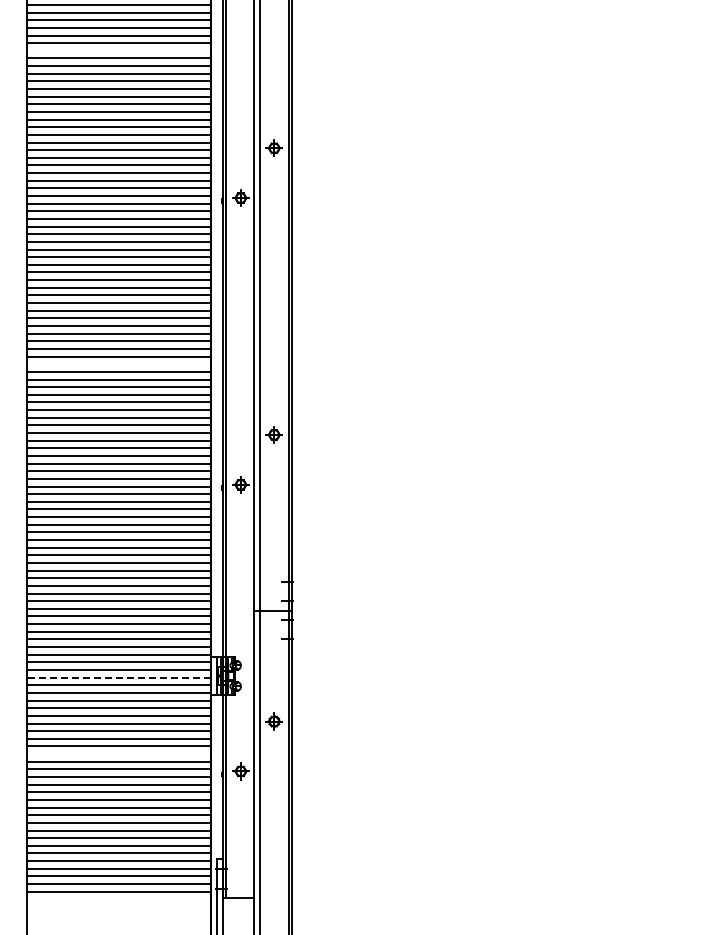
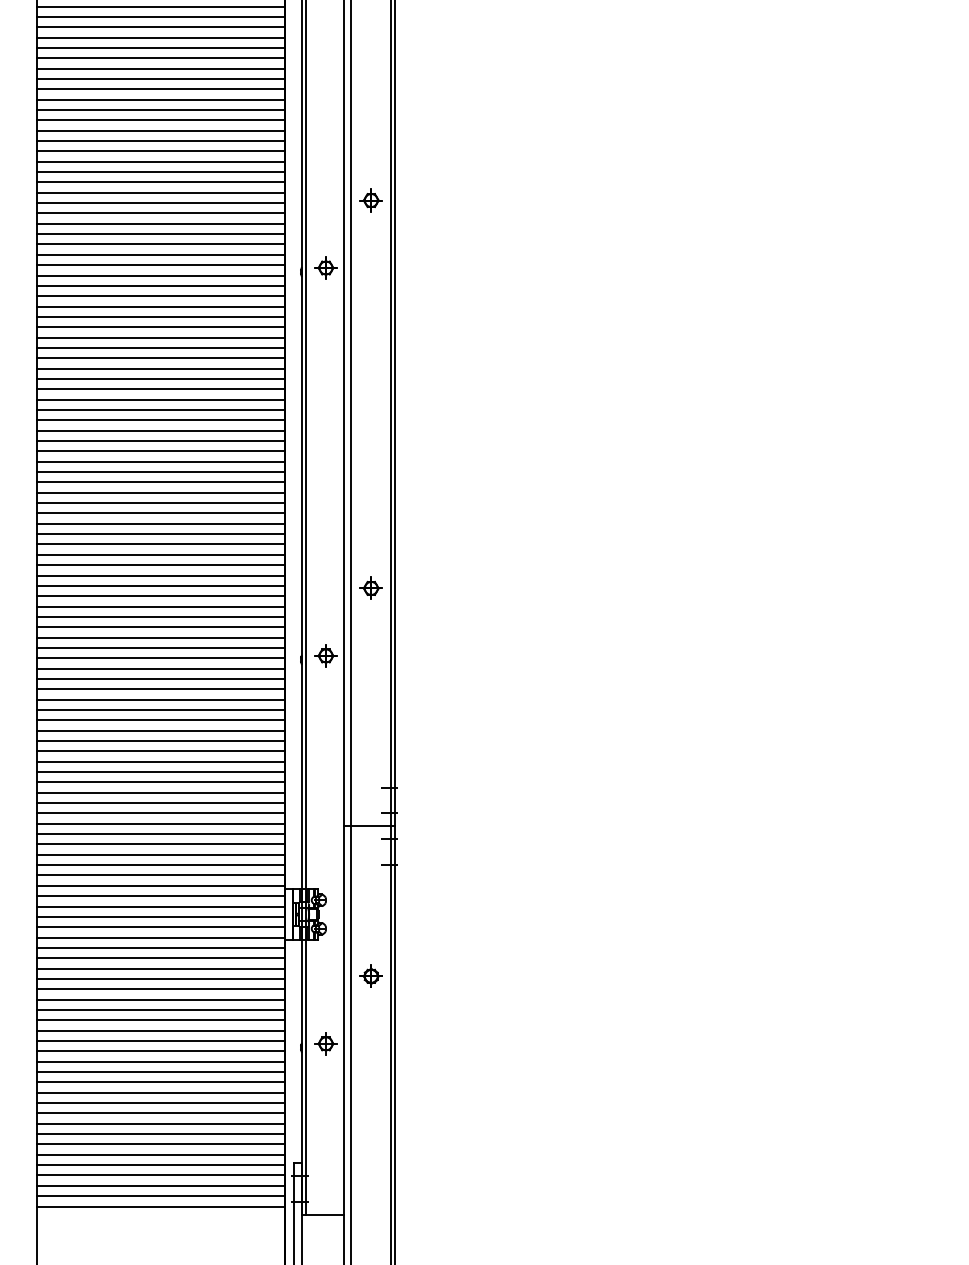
line: (118, 50) -> (160, 68), added
line: (118, 364) -> (160, 493), added
line: (119, 677) -> (161, 916), dashed -> solid
line: (118, 754) -> (160, 1020), added

